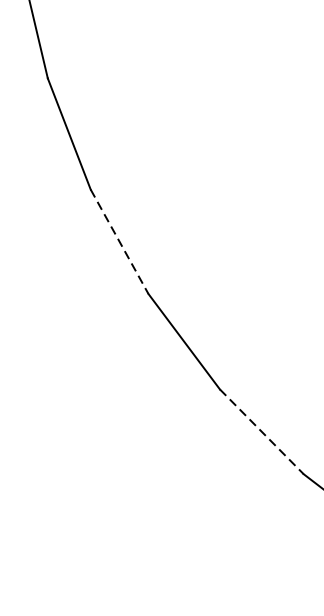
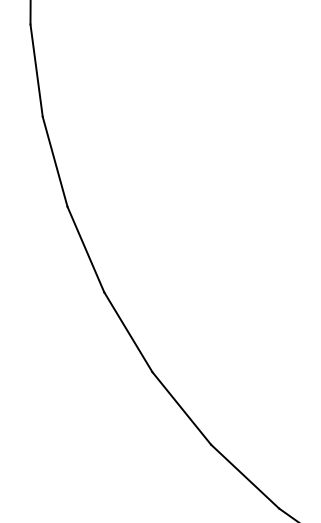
line: (119, 241) -> (85, 249), dashed -> solid
line: (261, 431) -> (181, 408), dashed -> solid

